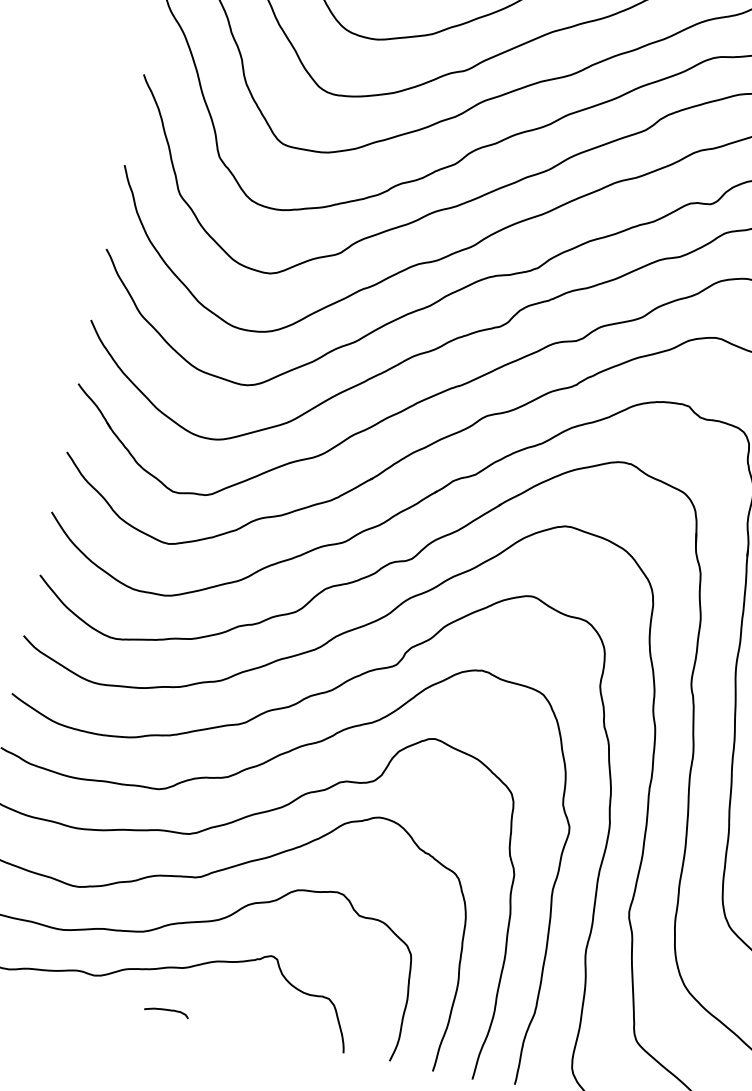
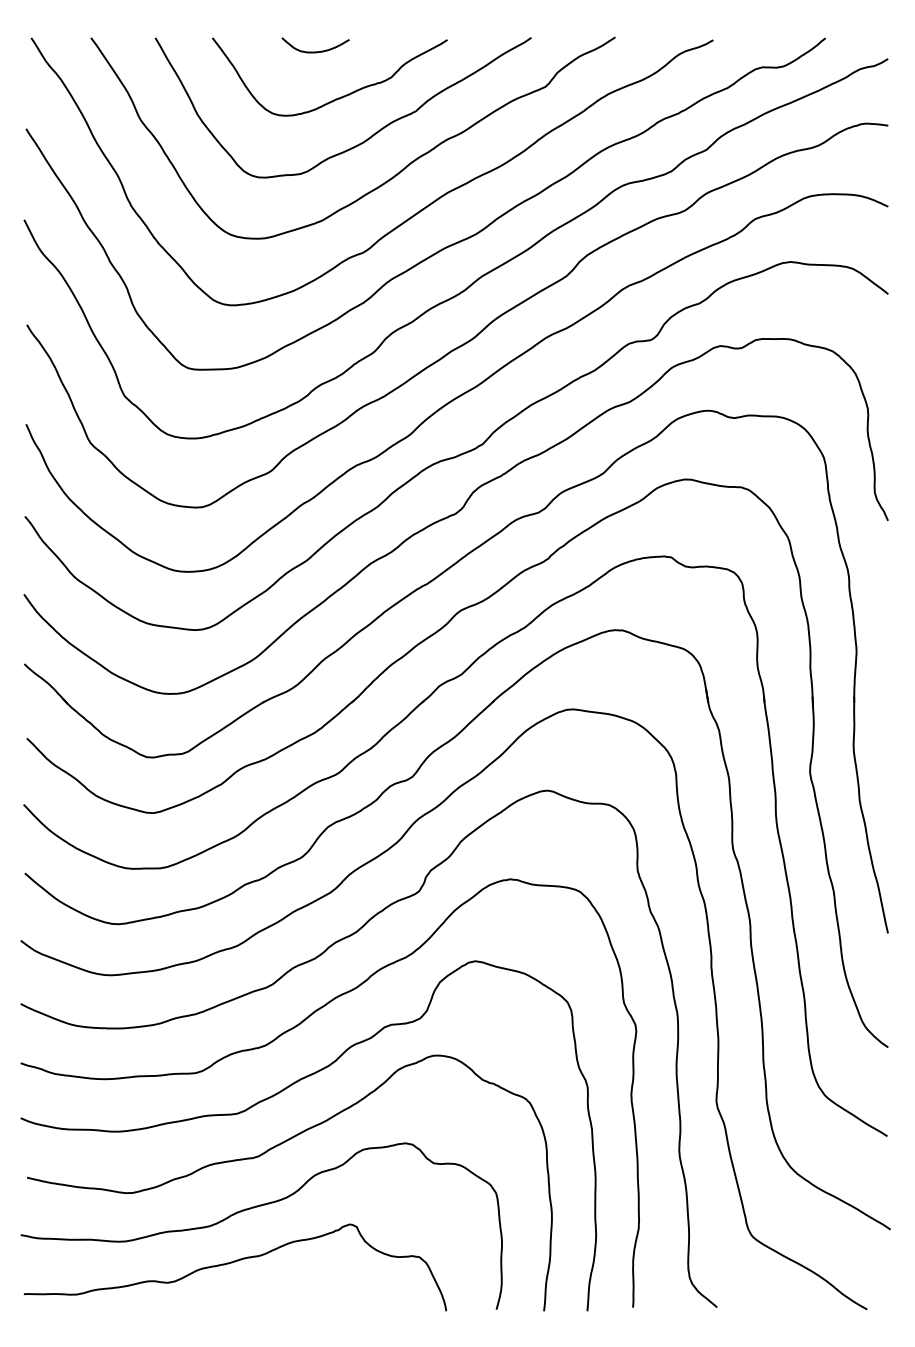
curve: (166, 1010) -> (251, 1304), removed

